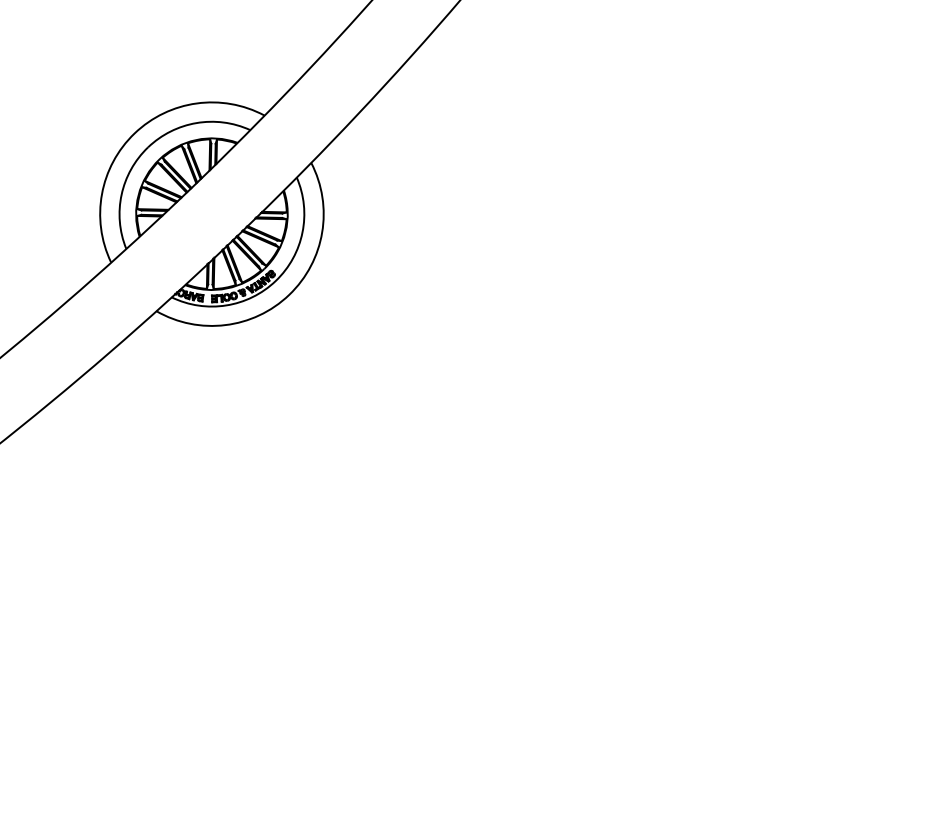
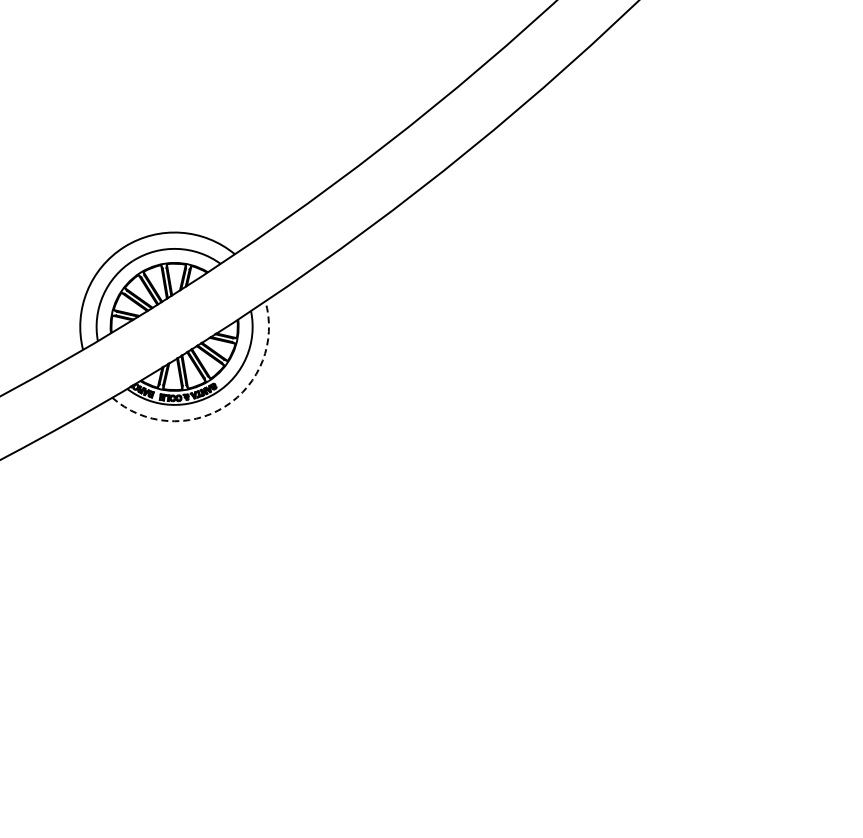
arc: (288, 294) -> (224, 406), solid -> dashed

